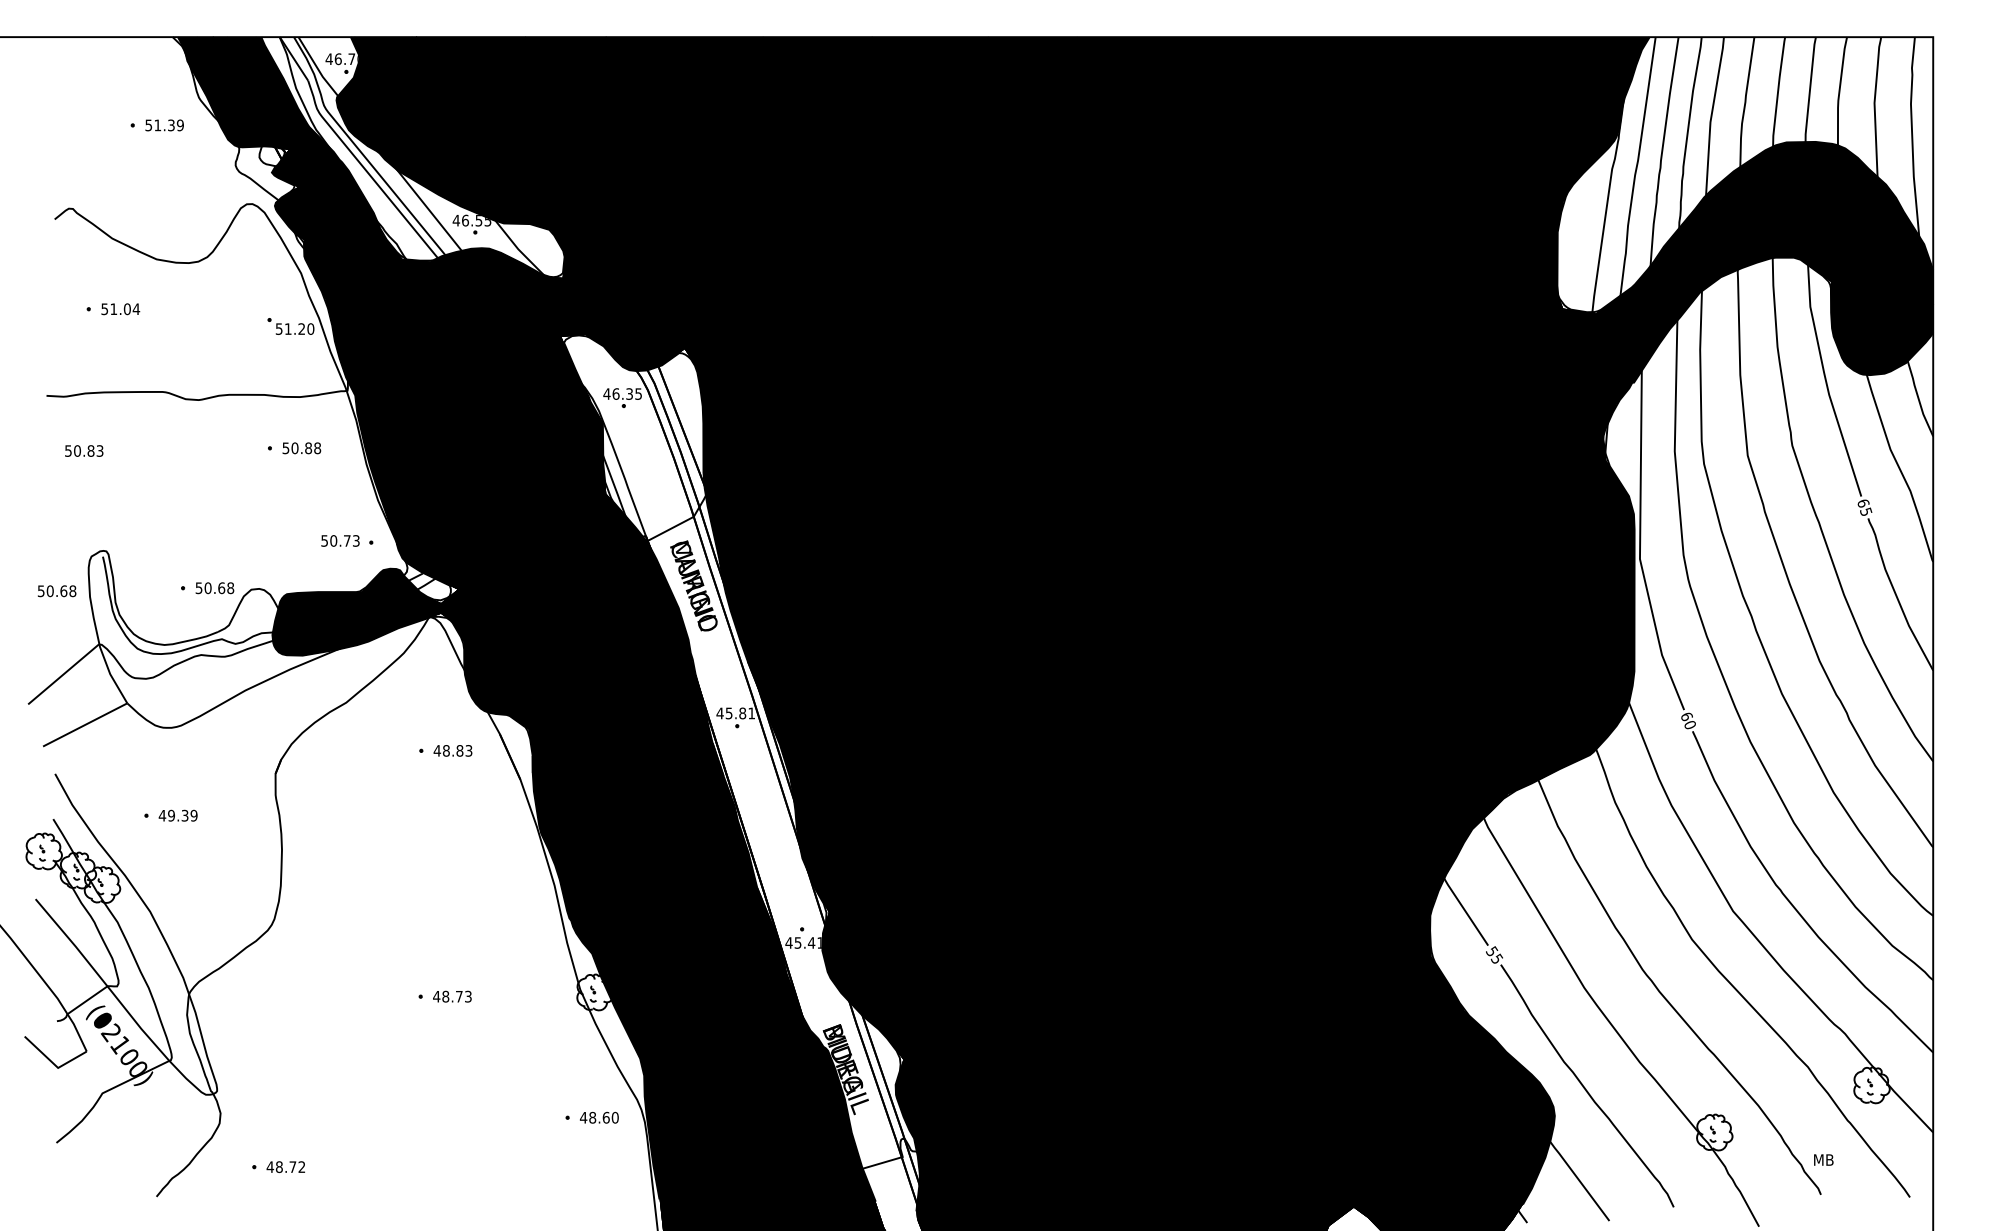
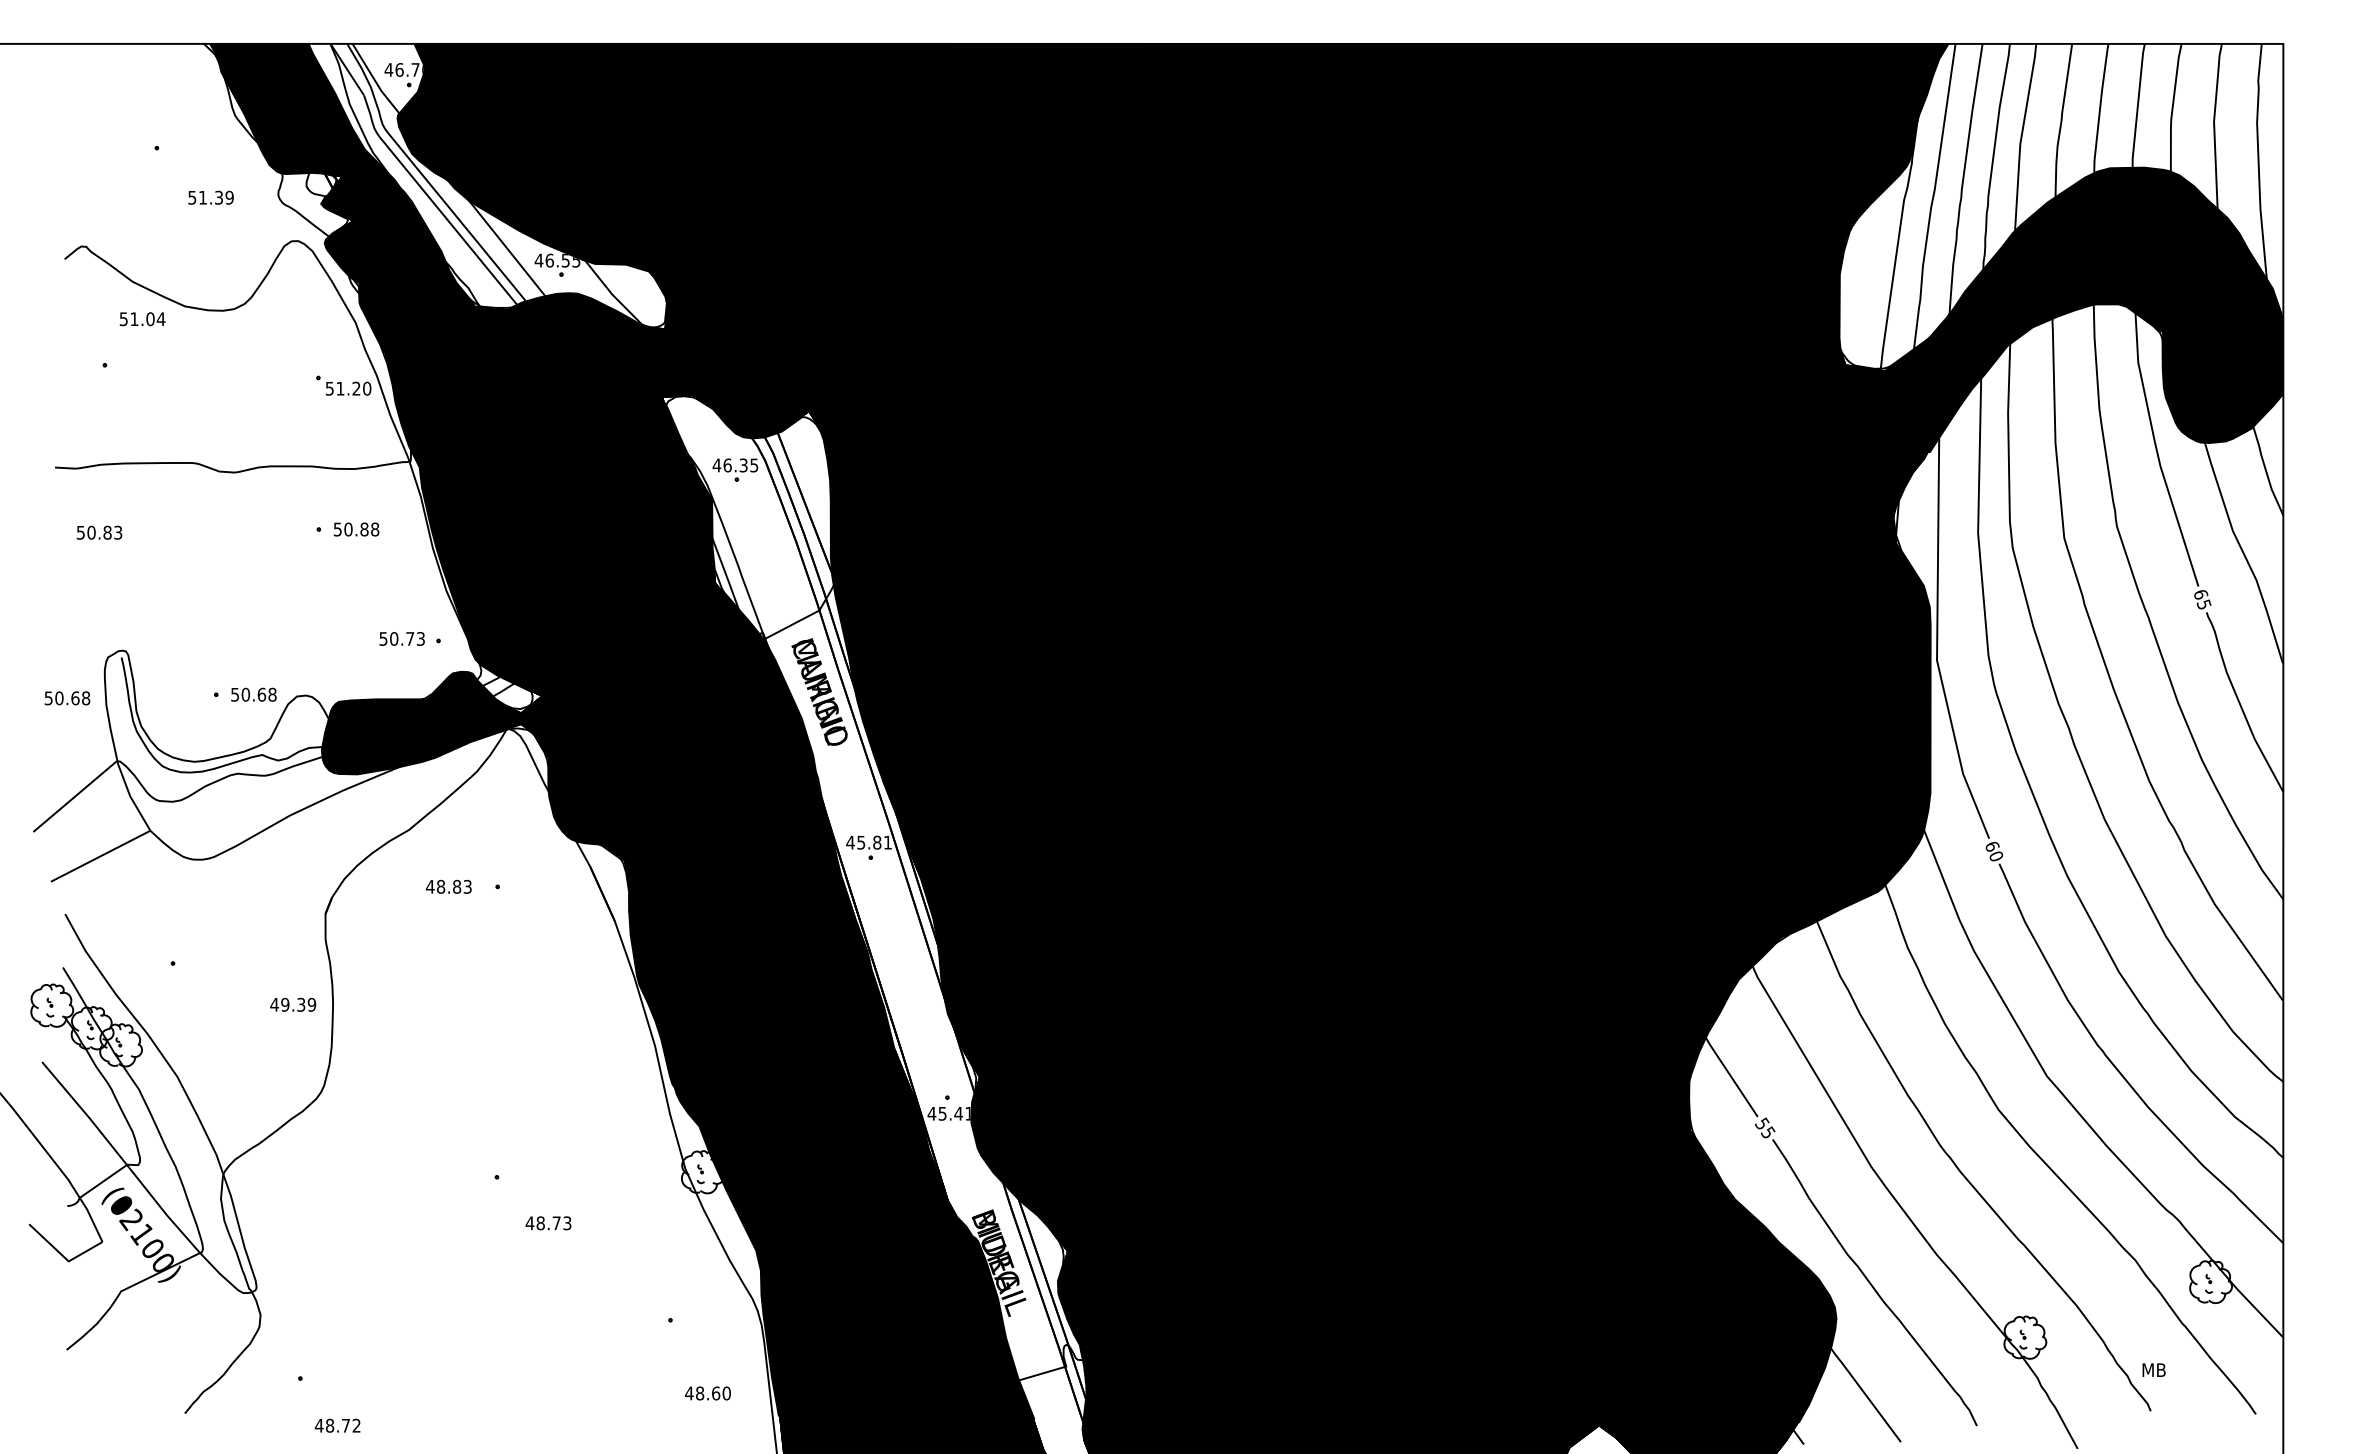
text: (164, 125) -> (210, 197), moved
text: (120, 309) -> (142, 319), moved
text: (452, 750) -> (448, 886), moved
text: (177, 815) -> (292, 1004), moved
text: (452, 996) -> (548, 1223), moved
text: (599, 1117) -> (708, 1393), moved
text: (285, 1166) -> (337, 1425), moved

